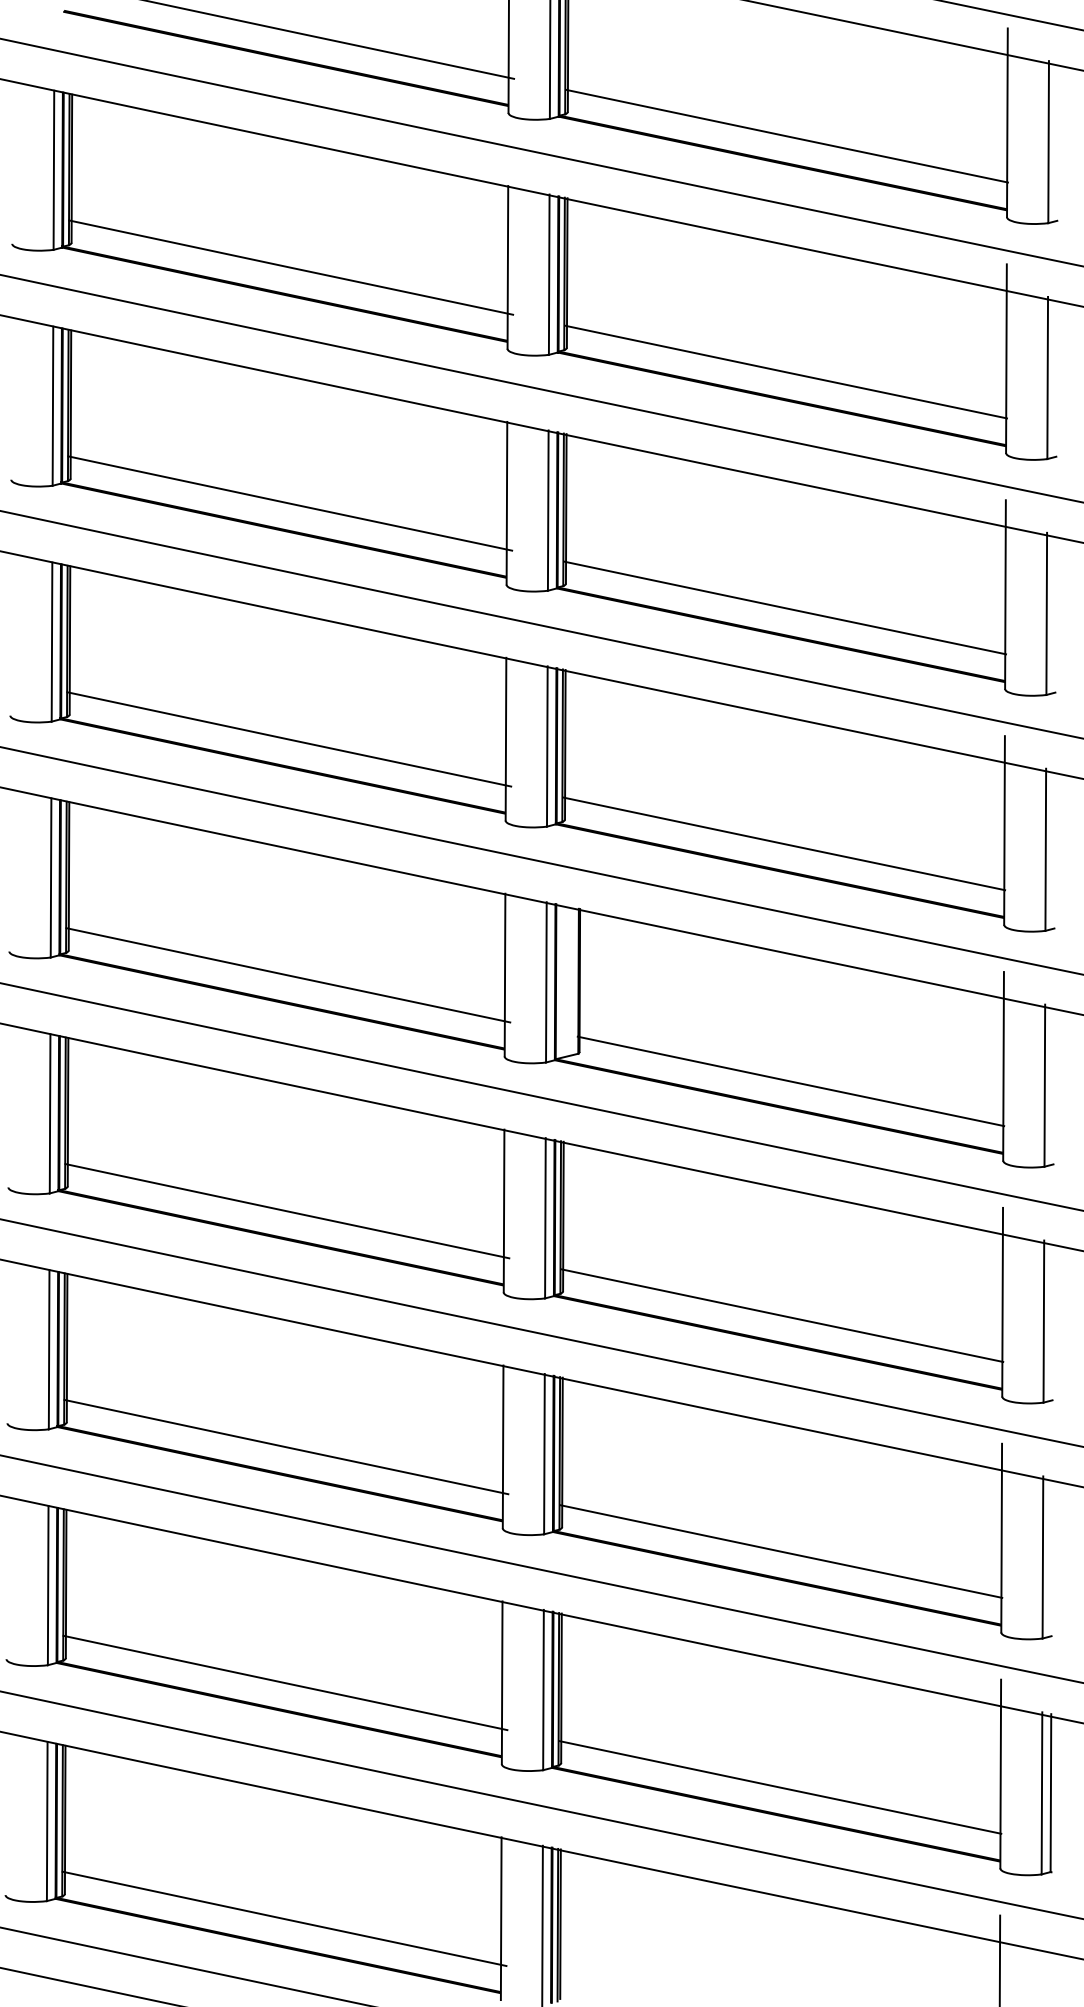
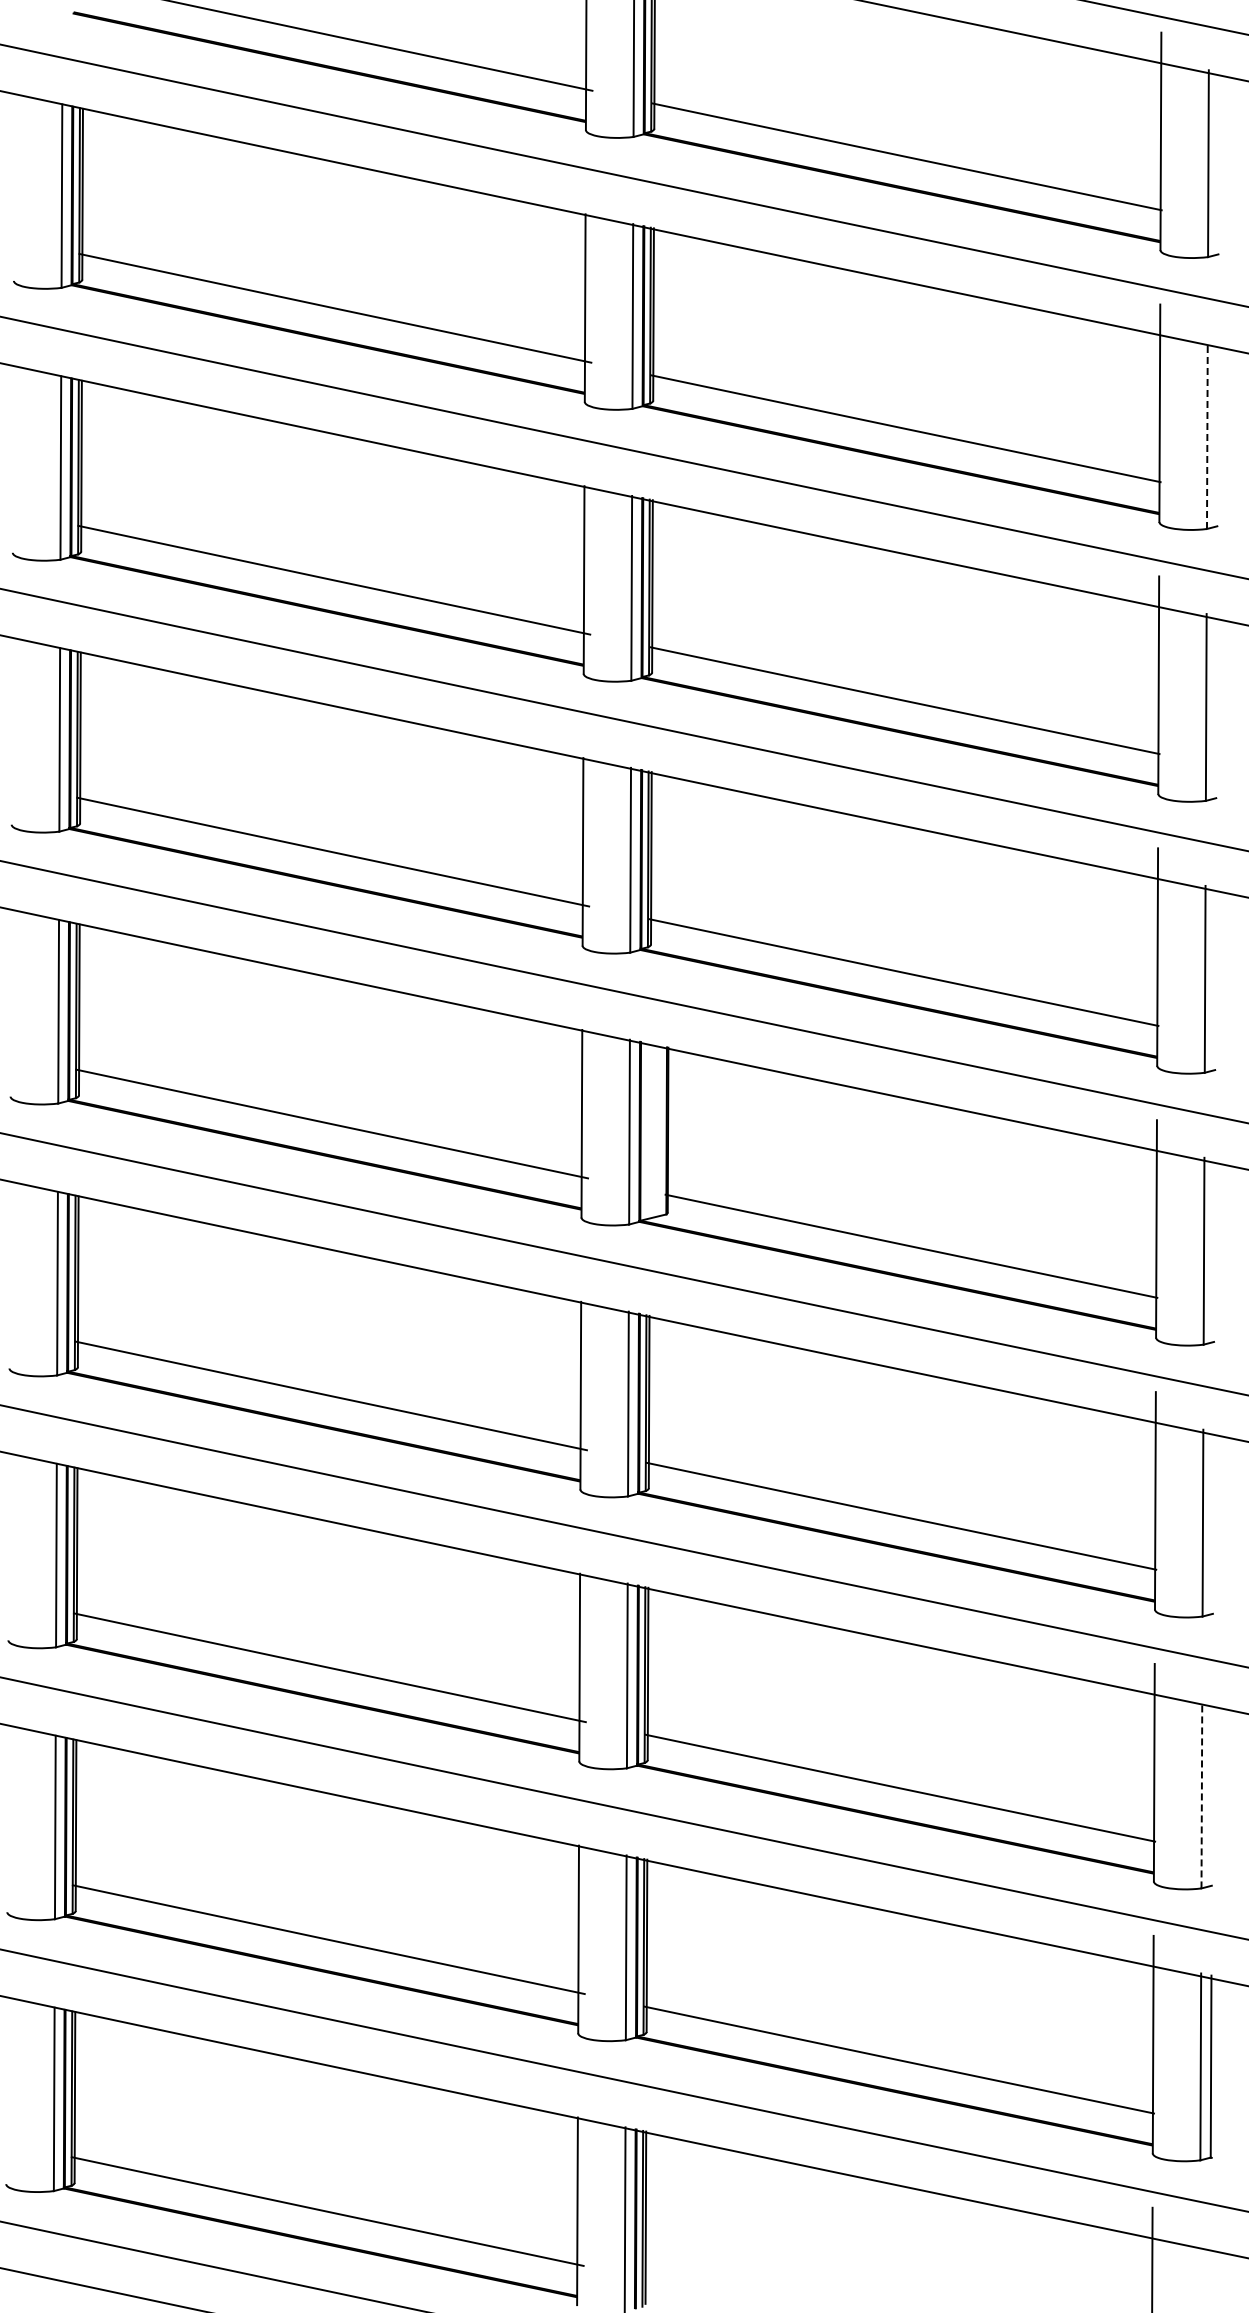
line: (1047, 377) -> (1207, 435), solid -> dashed
line: (1042, 1557) -> (1201, 1794), solid -> dashed

